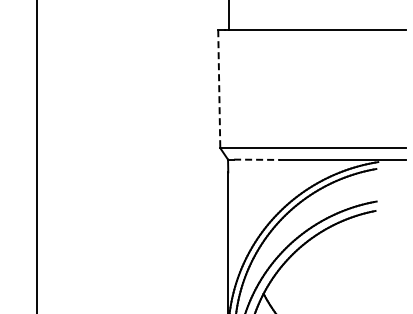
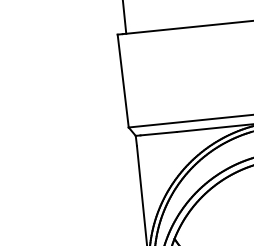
line: (219, 89) -> (123, 81), dashed -> solid
line: (257, 159) -> (158, 133), dashed -> solid

